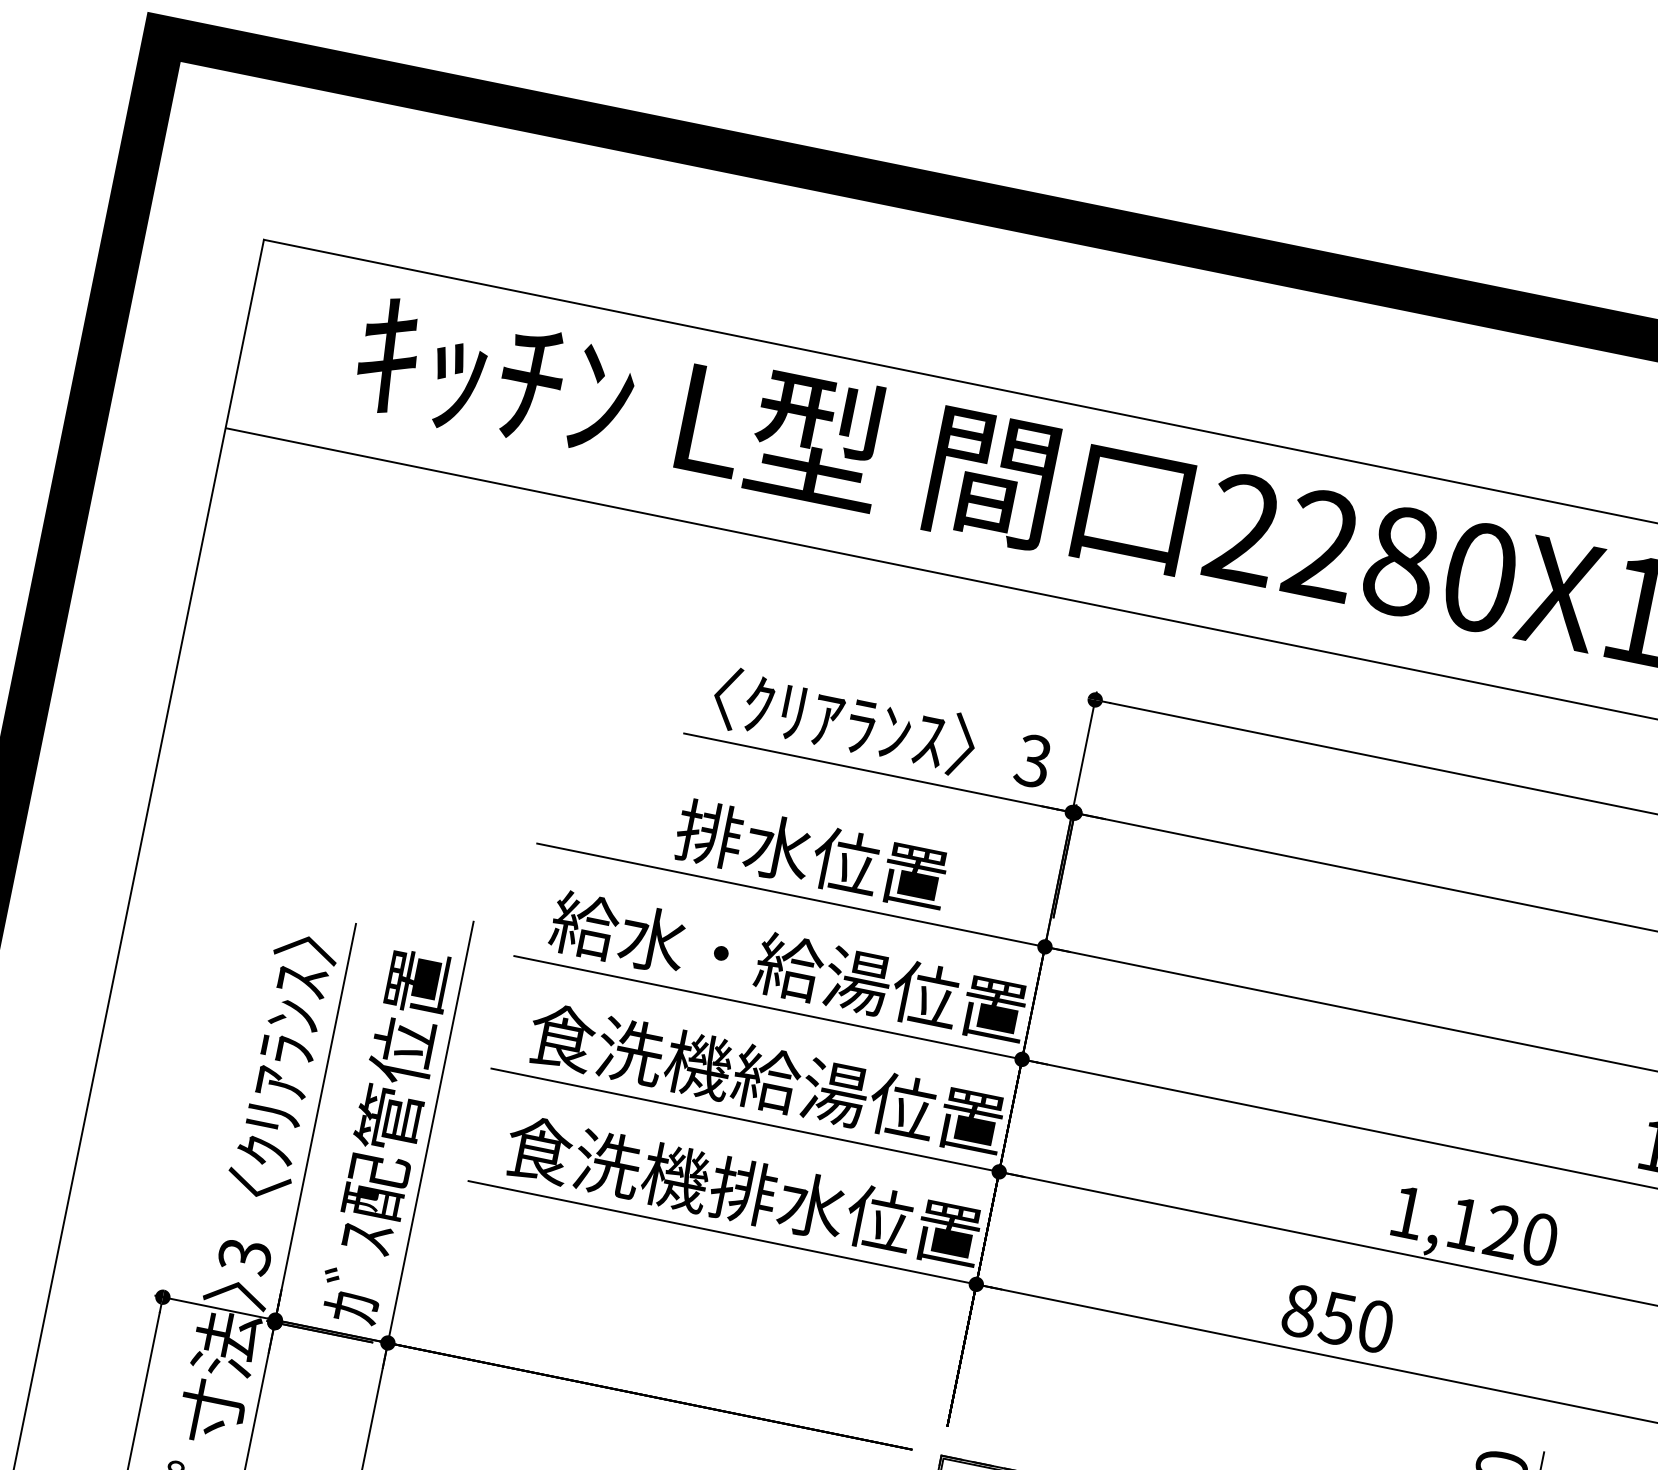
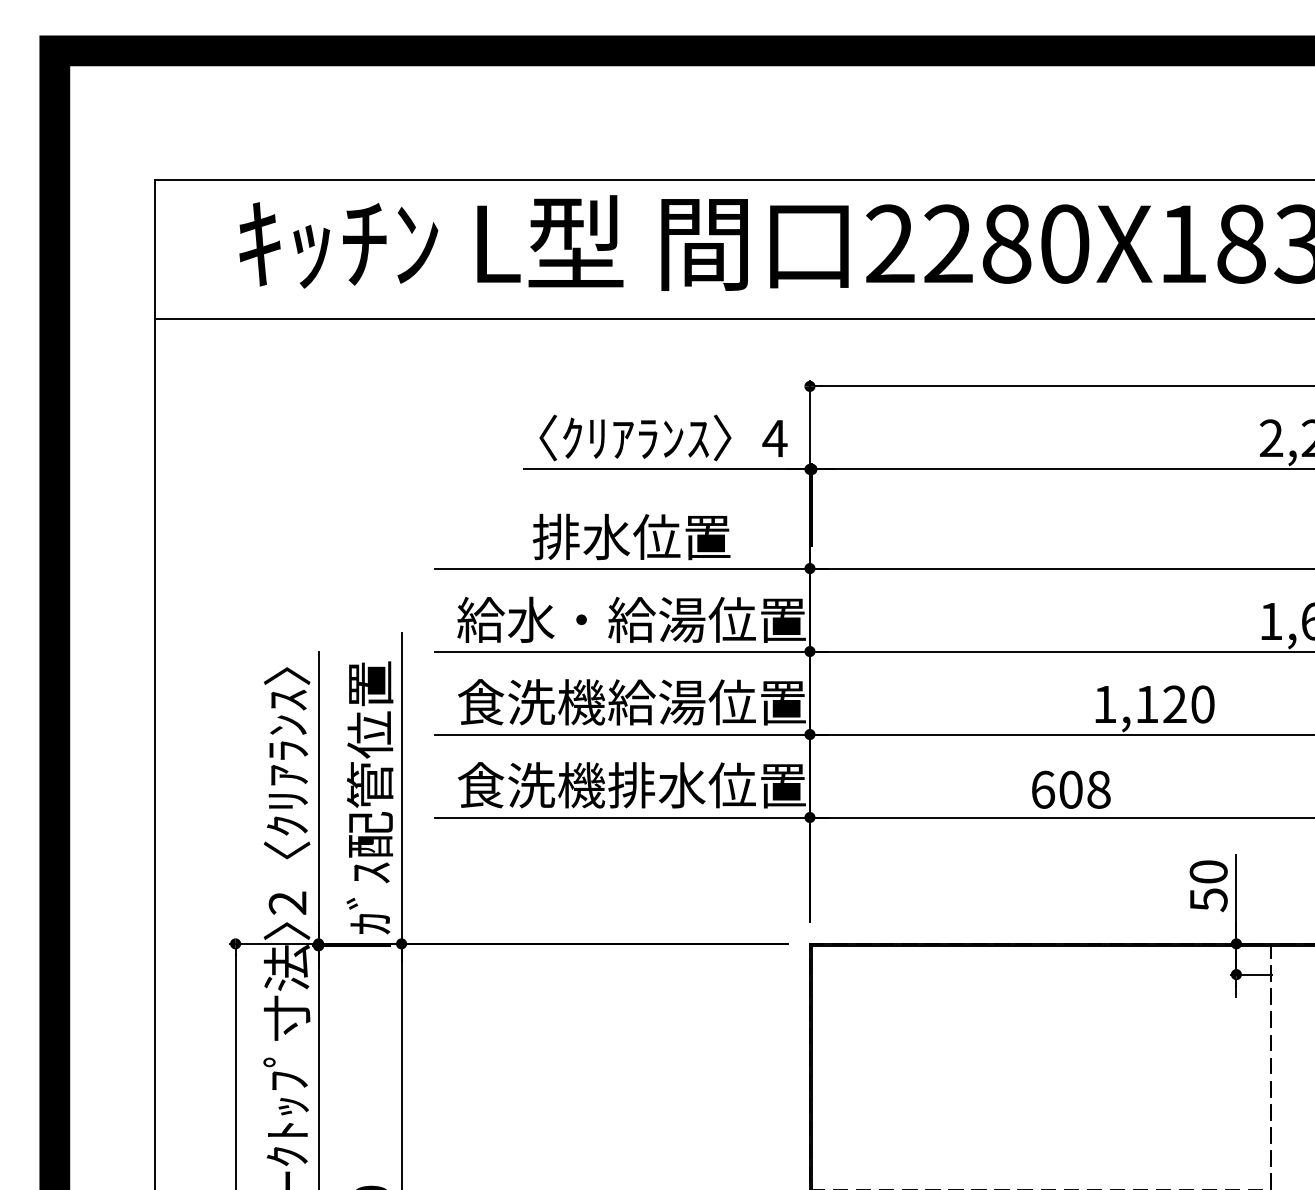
text: (1032, 760) -> (774, 438), 3 -> 4
text: (244, 1256) -> (287, 903), 3 -> 2
text: (1337, 1318) -> (1070, 789), 850 -> 608

